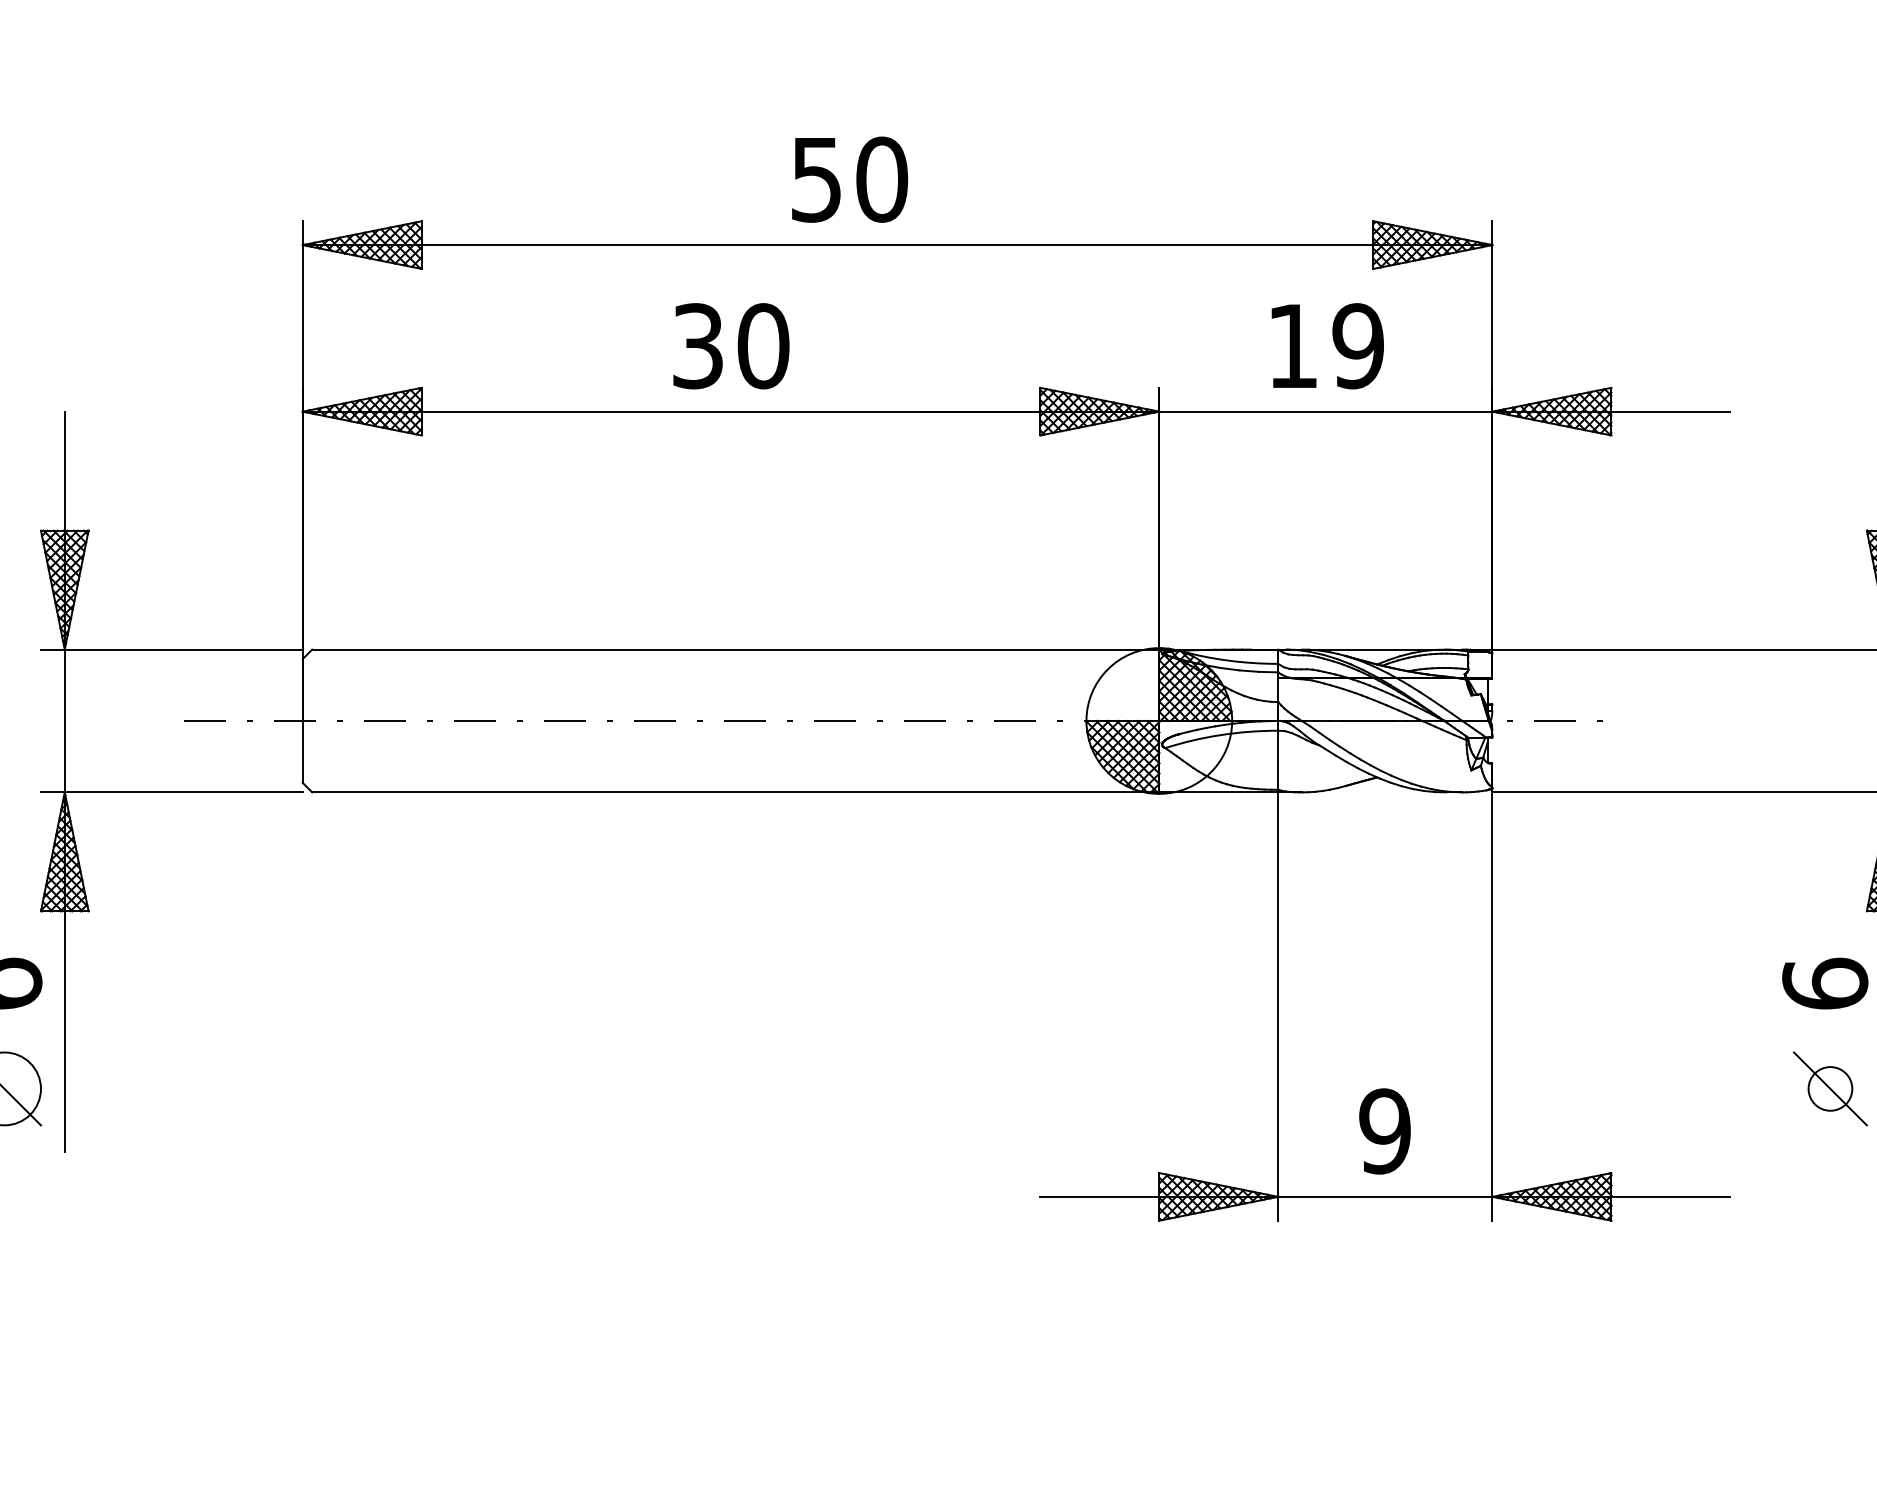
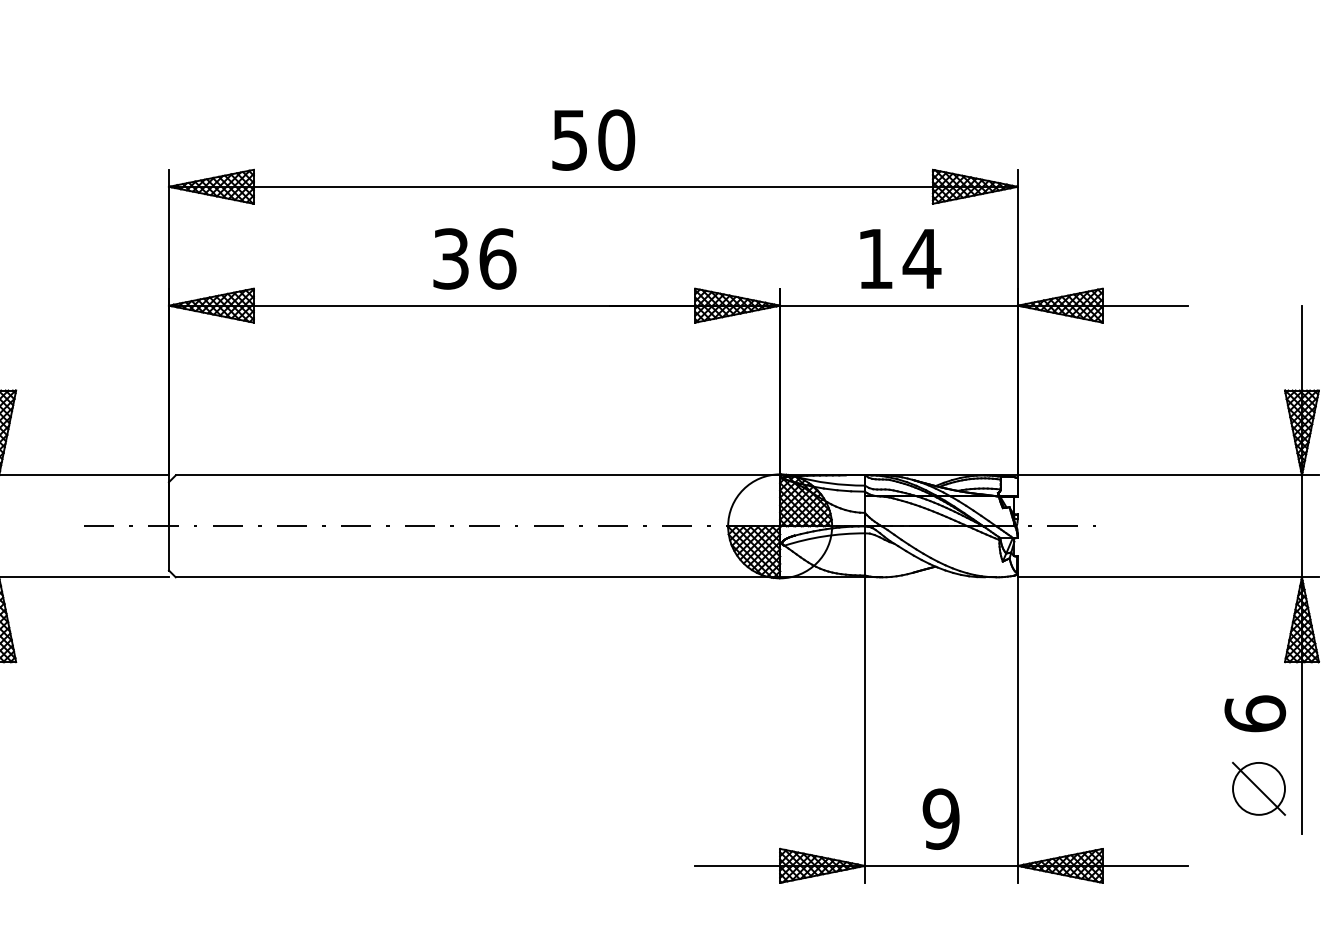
text: (850, 179) -> (594, 140), moved
text: (763, 346) -> (497, 259), 30 -> 36
text: (1357, 346) -> (921, 259), 19 -> 14
circle: (1830, 1088) -> (1259, 788), size x1.67

